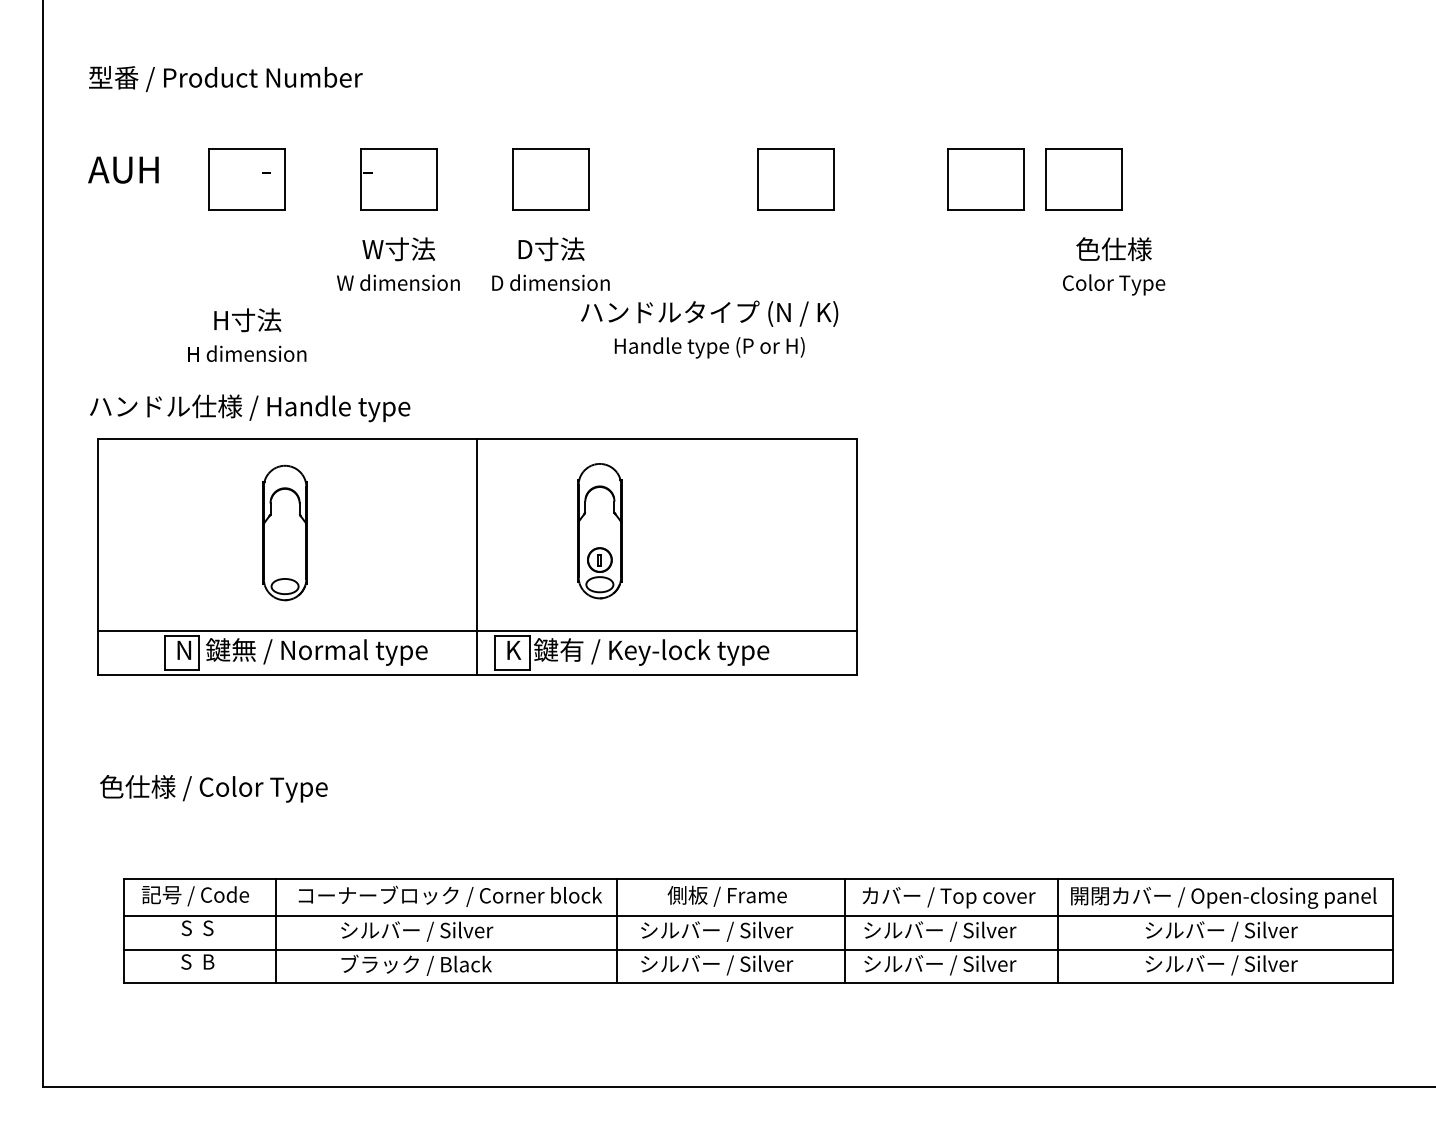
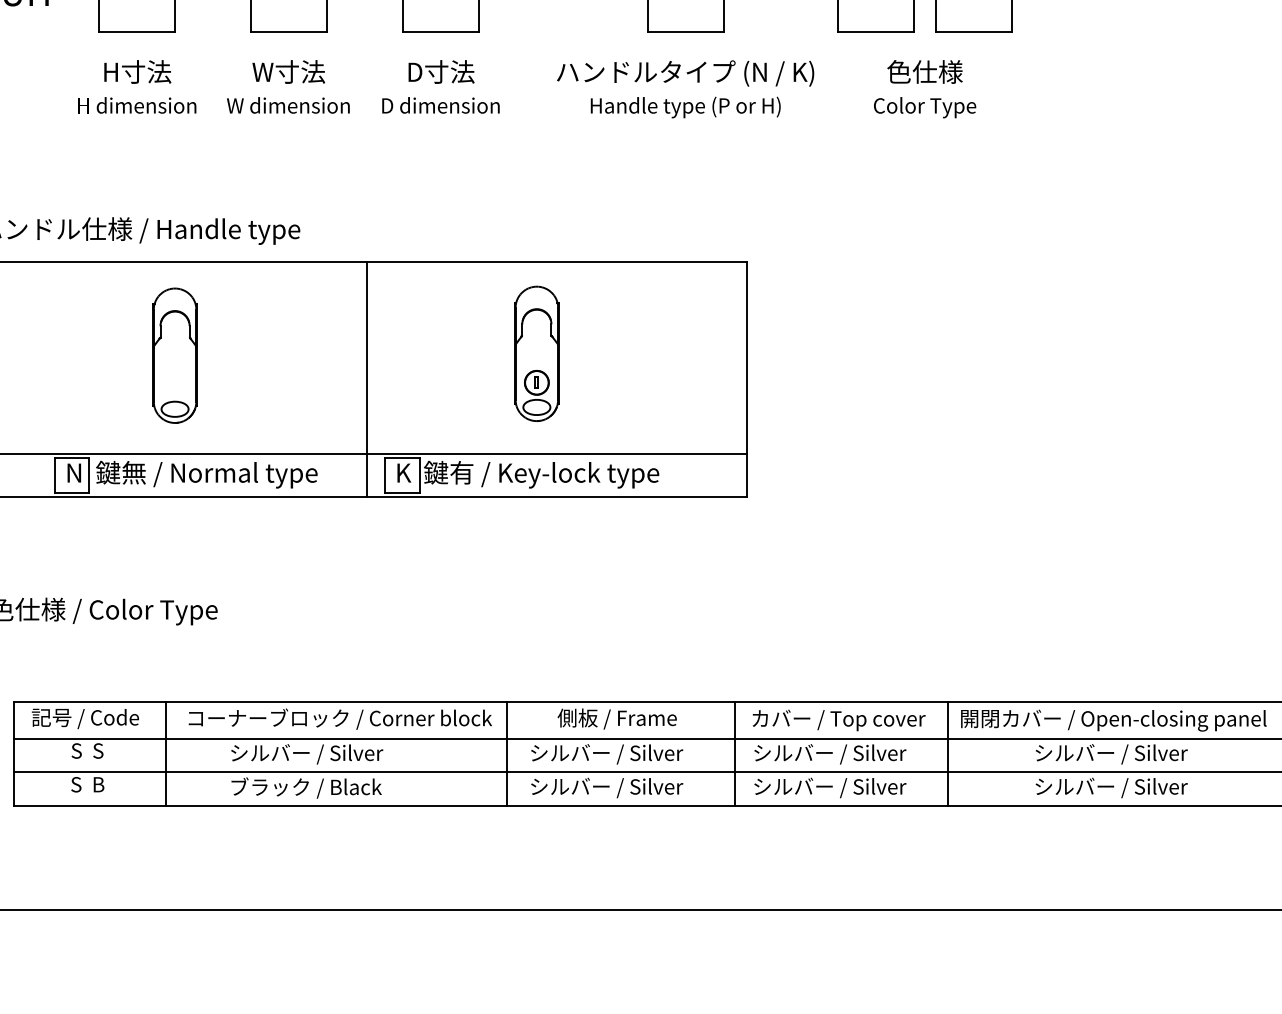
text: (1114, 266) -> (925, 89), moved
text: (709, 329) -> (685, 89), moved
text: (247, 334) -> (137, 86), moved
part: (599, 531) -> (536, 354), moved

